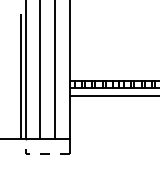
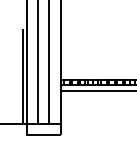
line: (37, 153) -> (36, 134), dashed -> solid

